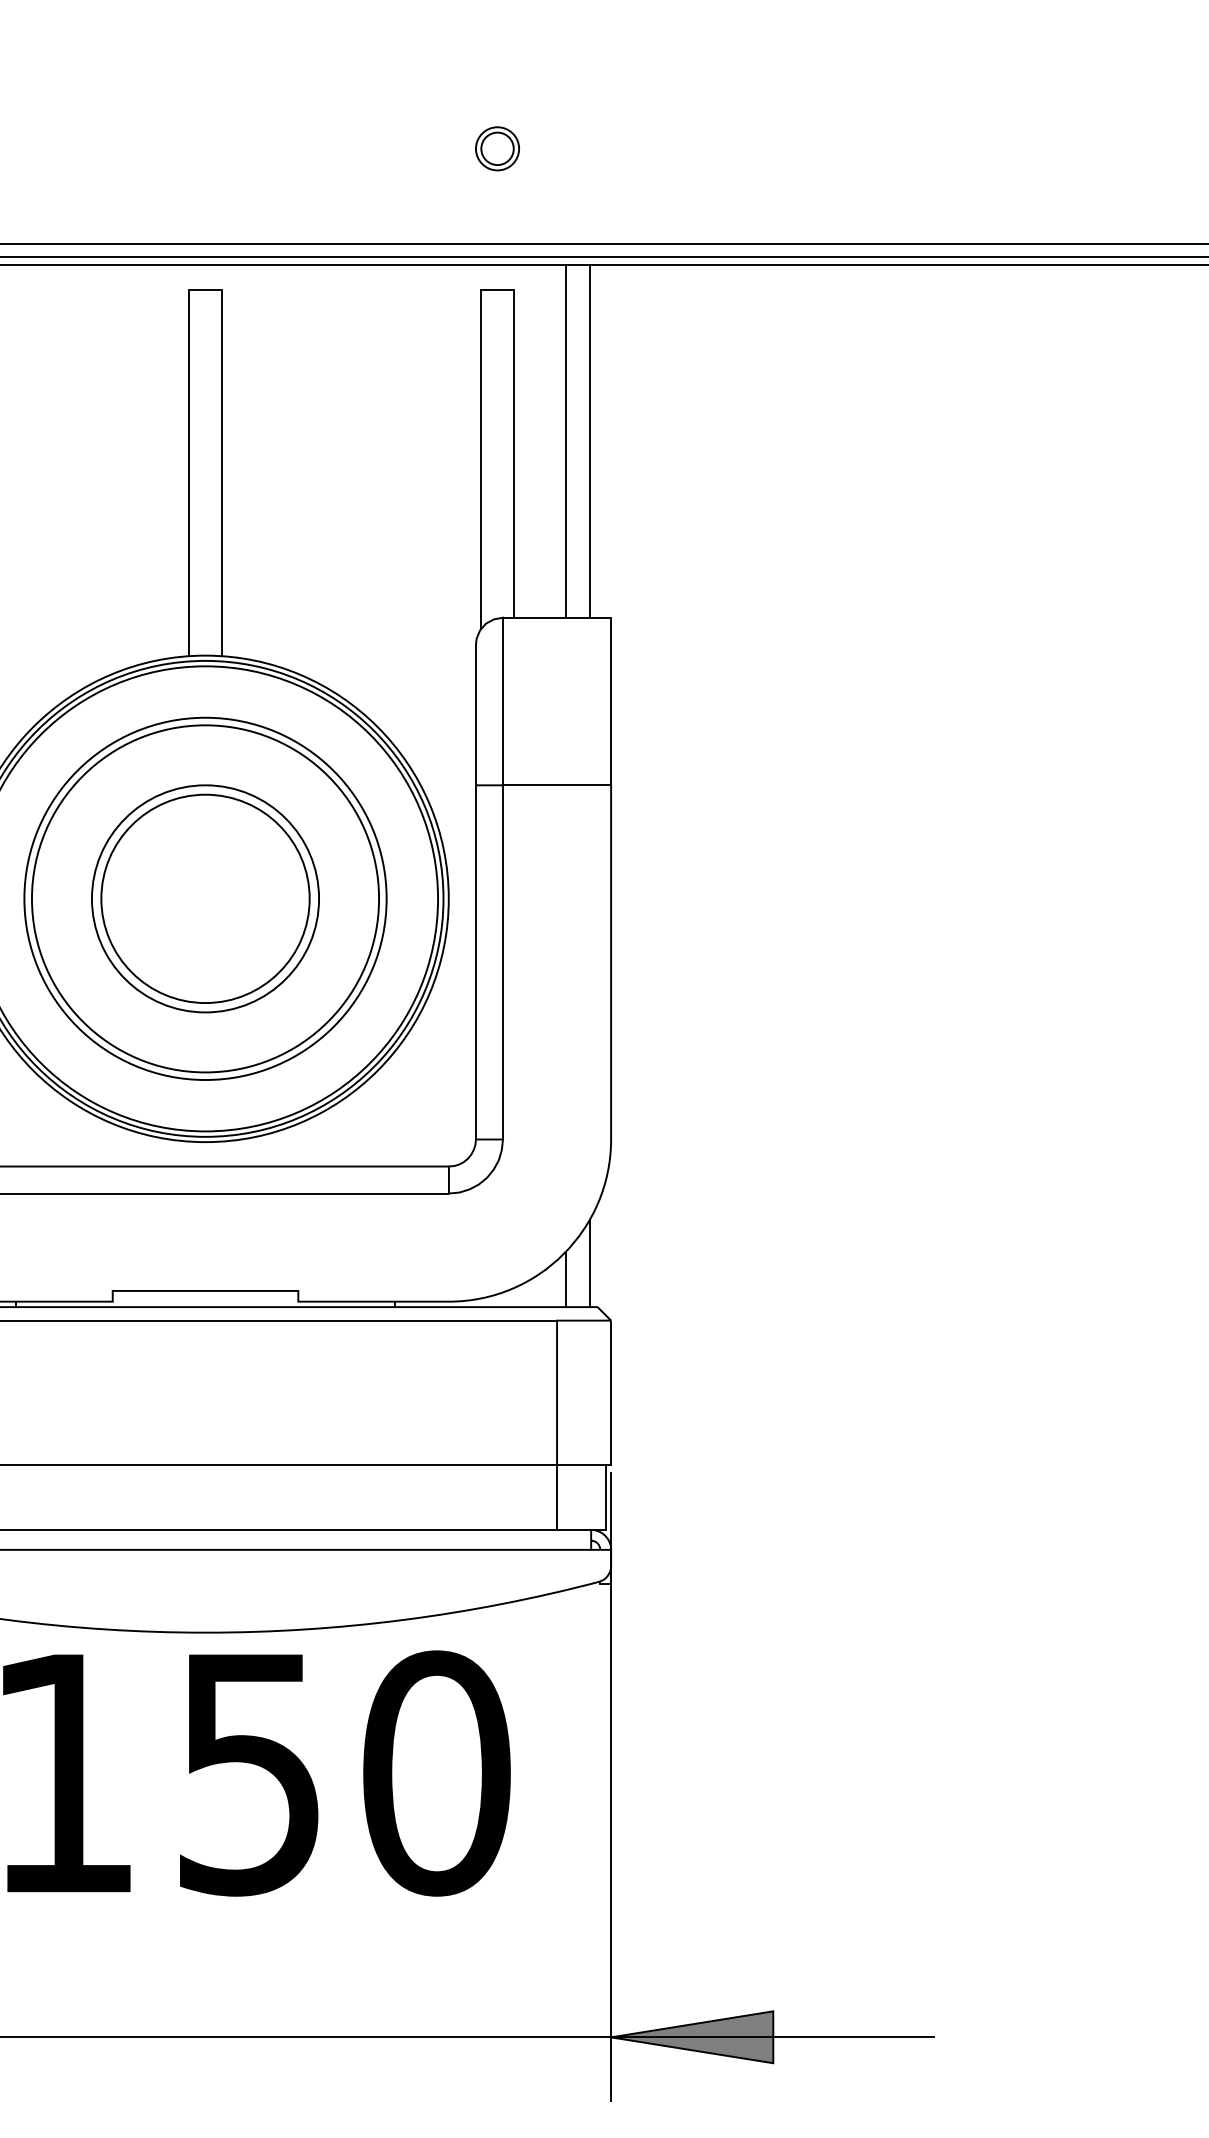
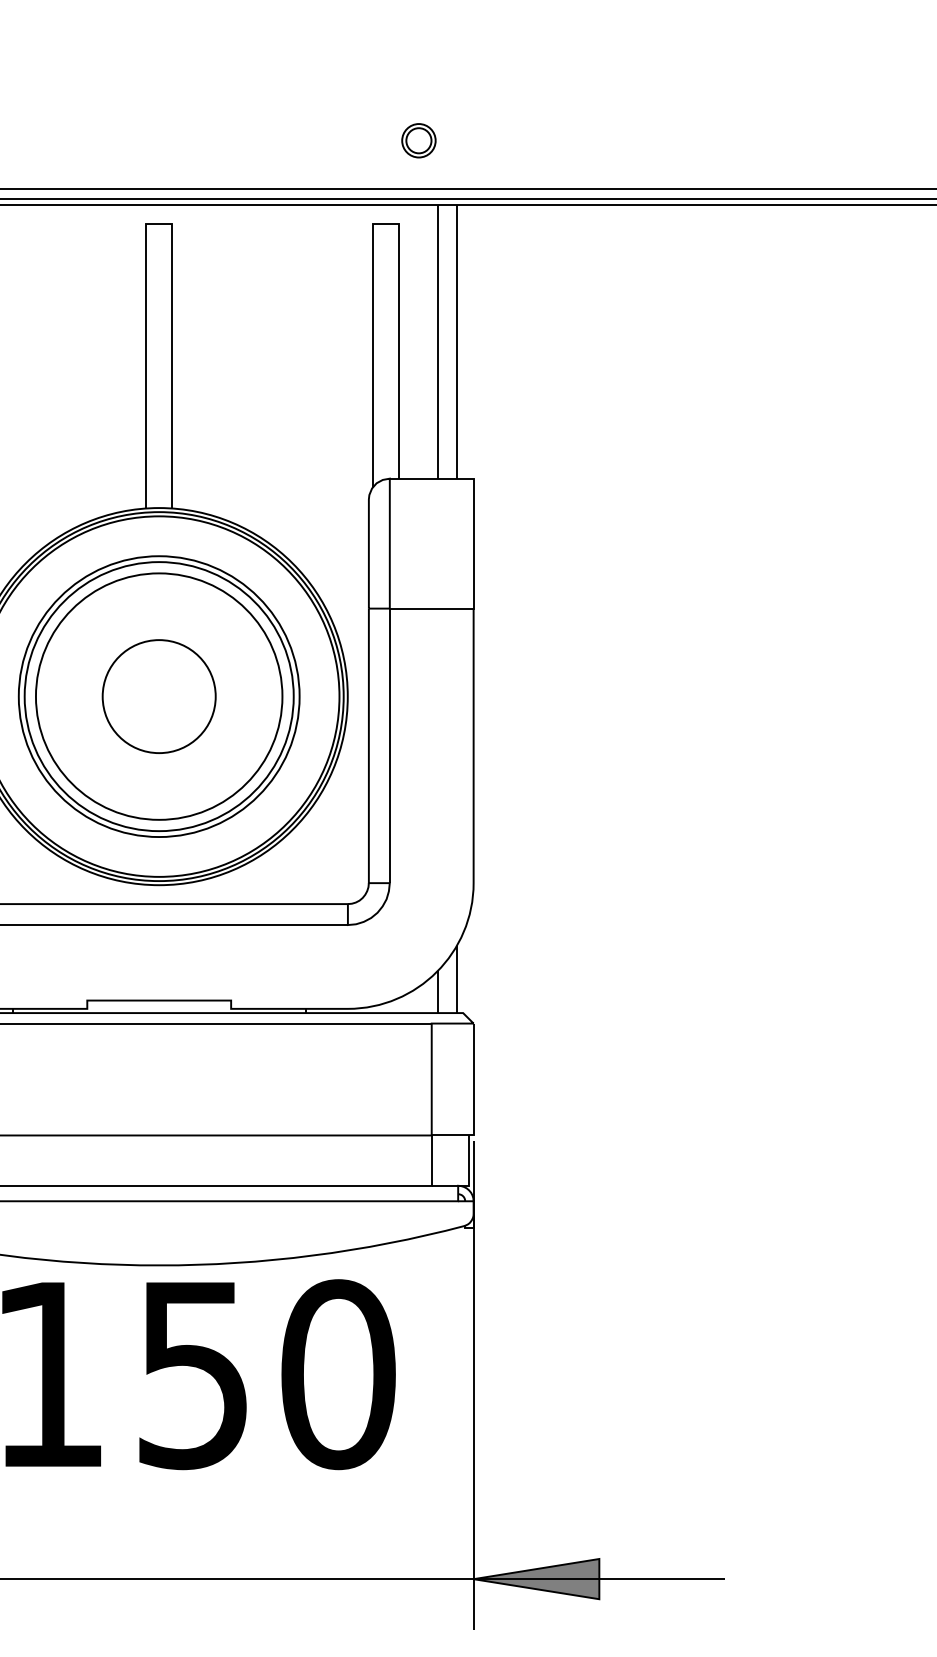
part: (497, 148) -> (418, 140), moved
circle: (205, 898) -> (159, 696), size x0.7
circle: (205, 898) -> (159, 696), size x1.4

